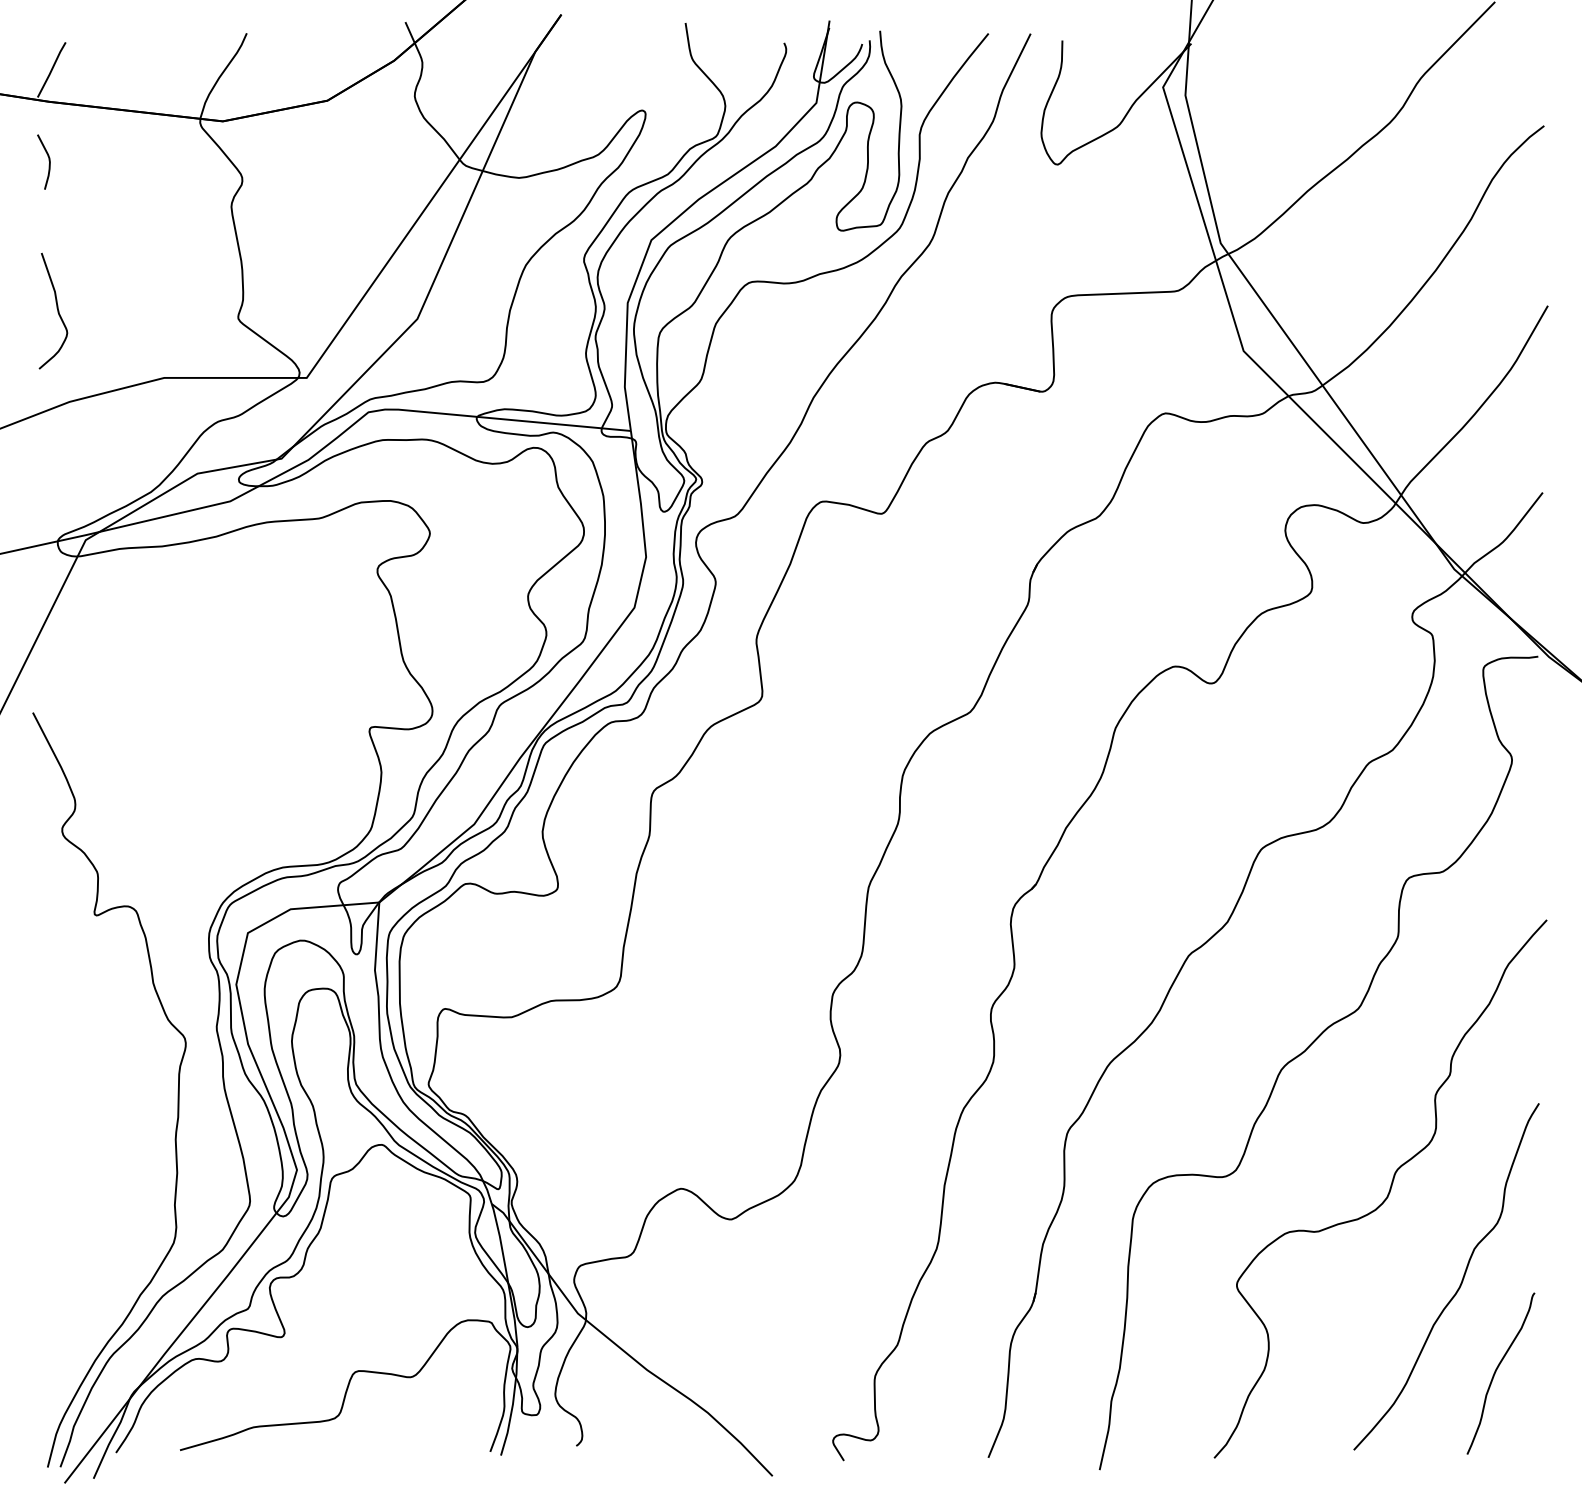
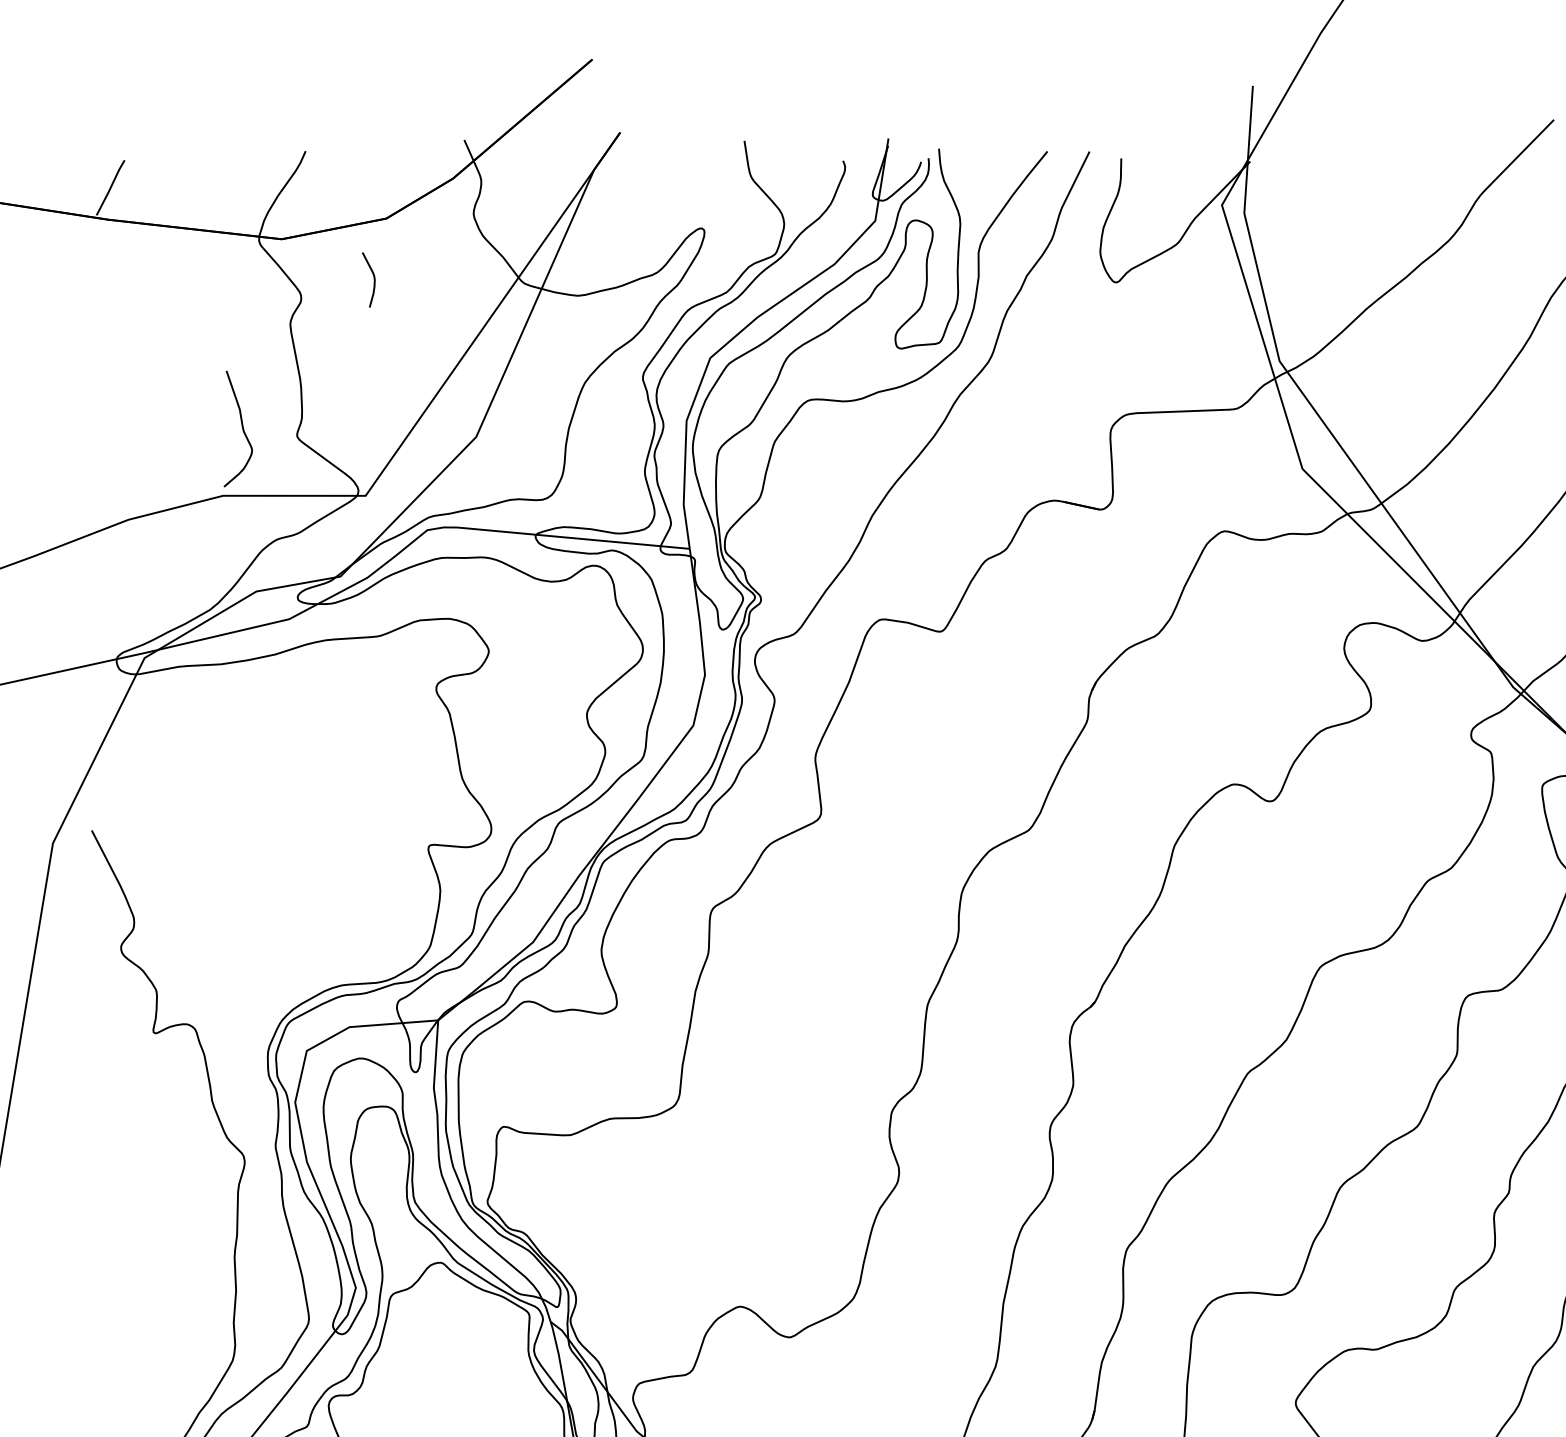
curve: (48, 160) -> (373, 278), moved
curve: (56, 308) -> (241, 426), moved

